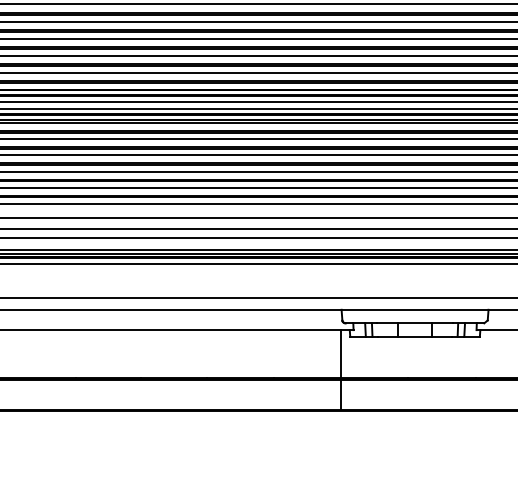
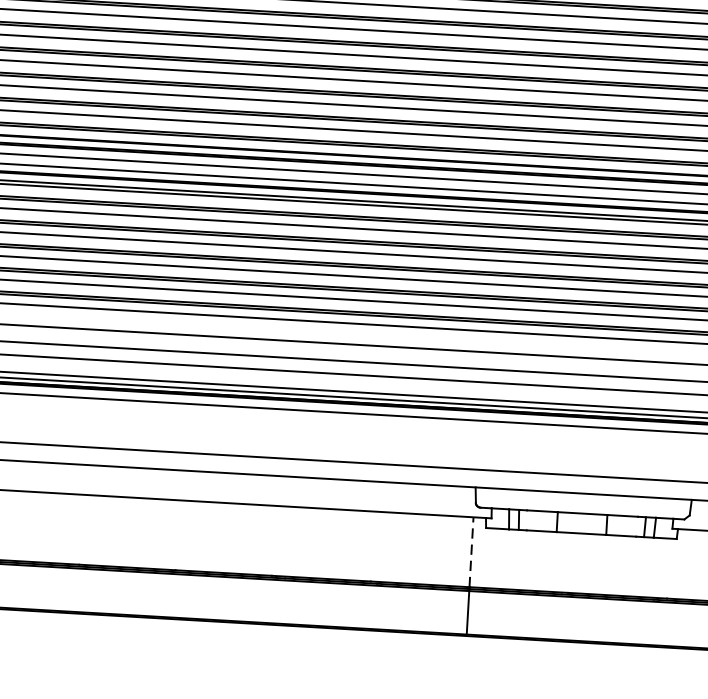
line: (341, 353) -> (471, 551), solid -> dashed

